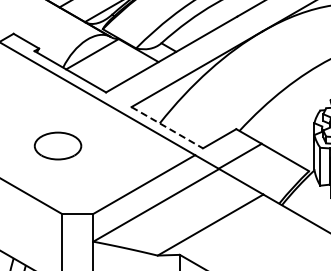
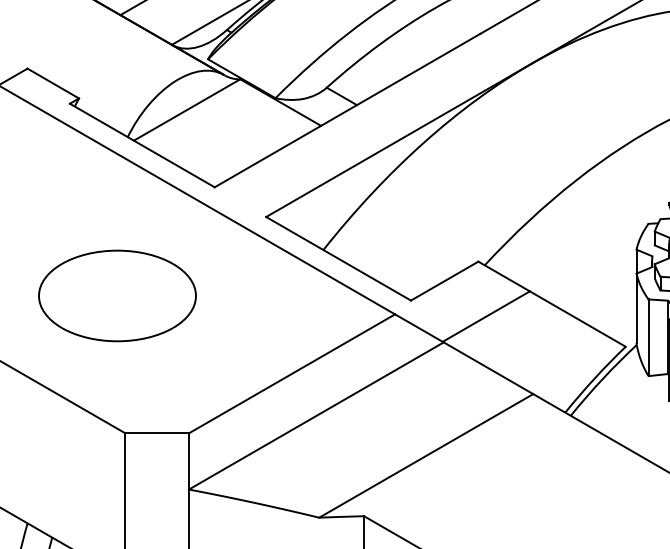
line: (167, 127) -> (339, 258), dashed -> solid
part: (57, 145) -> (116, 294), size x1.67

